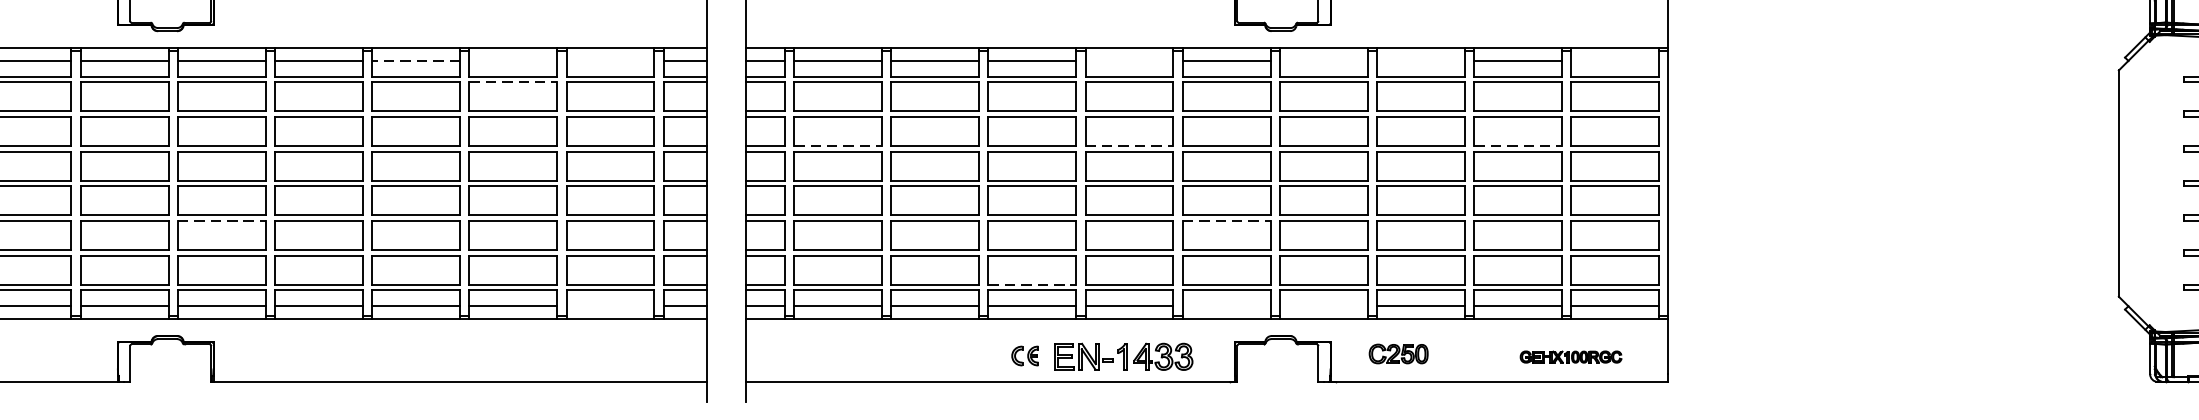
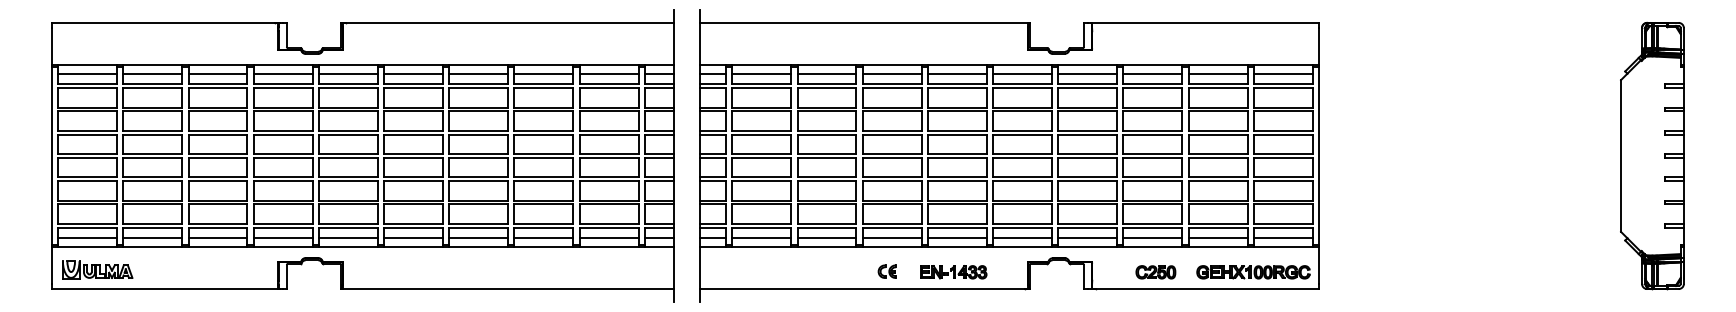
line: (415, 60) -> (478, 73), dashed -> solid
line: (512, 60) -> (543, 73), added
line: (609, 60) -> (608, 73), added
line: (1128, 60) -> (956, 73), added
line: (1323, 60) -> (1087, 73), added
line: (1420, 60) -> (1152, 73), added
line: (1614, 60) -> (1282, 73), added
line: (514, 82) -> (544, 88), dashed -> solid
line: (839, 145) -> (762, 130), dashed -> solid
line: (1129, 145) -> (957, 130), dashed -> solid
line: (1518, 145) -> (1218, 130), dashed -> solid
line: (222, 221) -> (348, 181), dashed -> solid
line: (1228, 221) -> (1023, 181), dashed -> solid
line: (1032, 284) -> (892, 223), dashed -> solid
line: (609, 306) -> (608, 238), added
line: (1226, 306) -> (1022, 238), added
line: (1323, 306) -> (1087, 238), added
part: (1398, 354) -> (1155, 272), moved
part: (1123, 357) -> (953, 272), size x0.71
part: (1571, 357) -> (1253, 272), size x1.67

